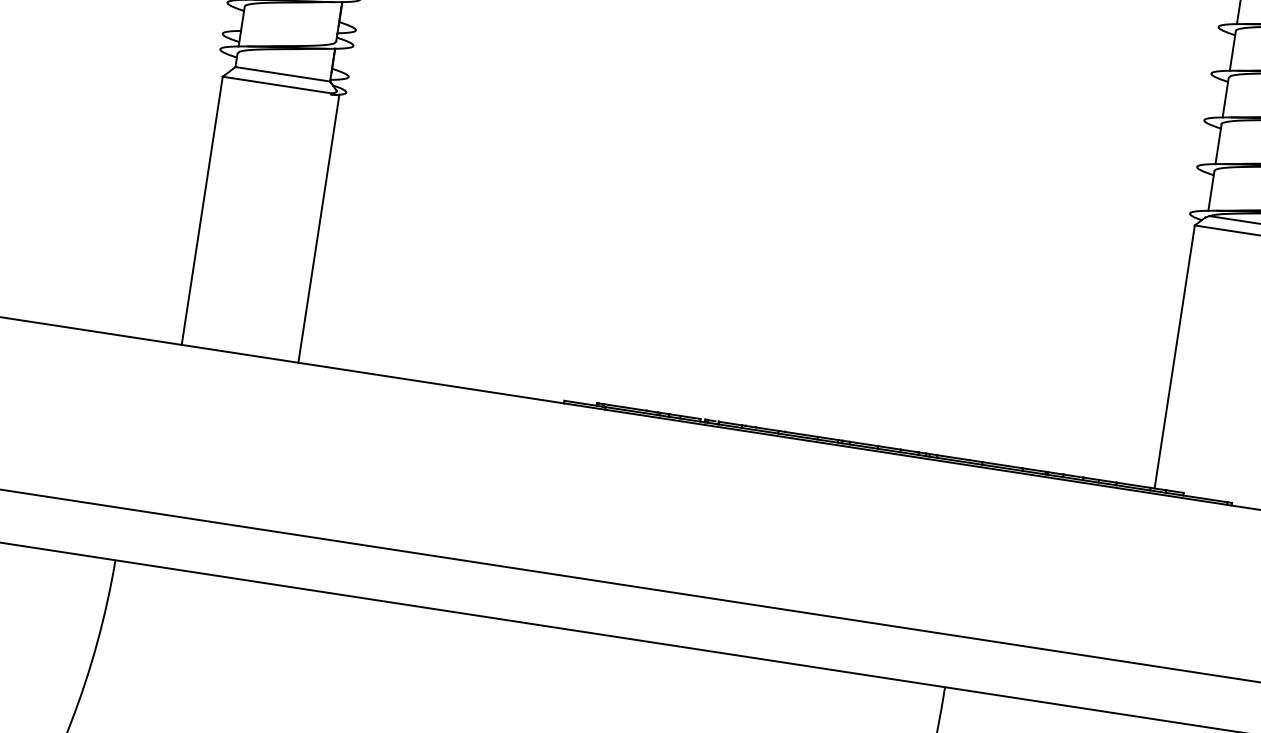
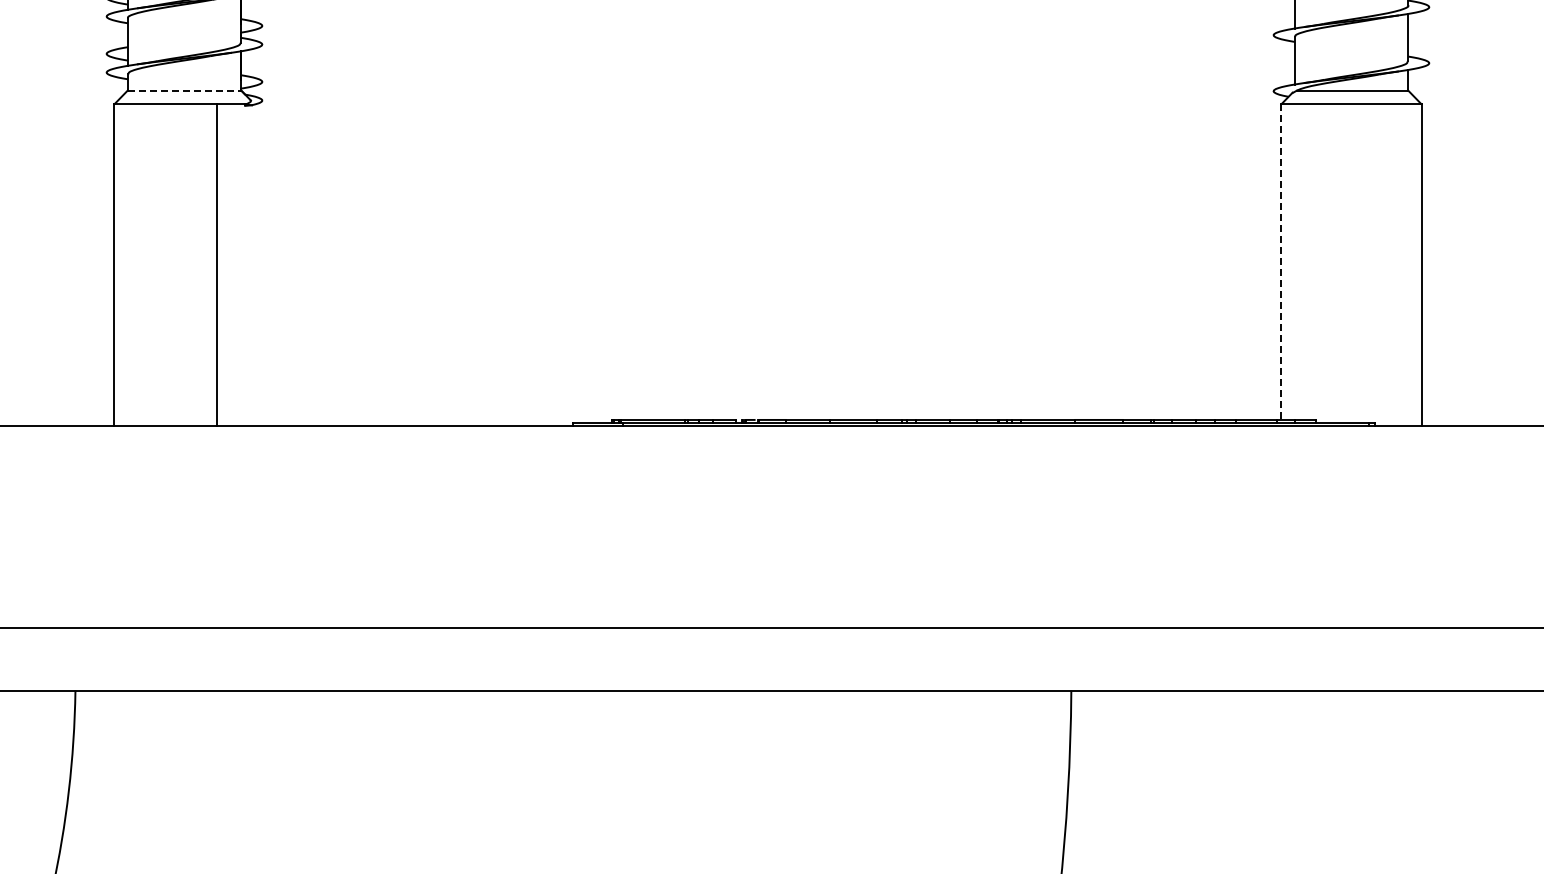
line: (282, 74) -> (184, 90), solid -> dashed
line: (318, 228) -> (216, 265), moved
line: (1174, 357) -> (1281, 262), solid -> dashed

